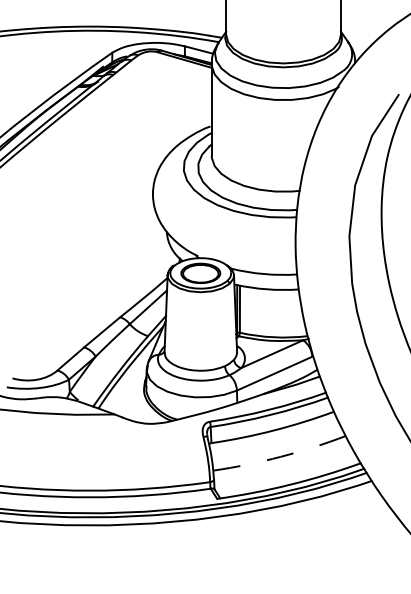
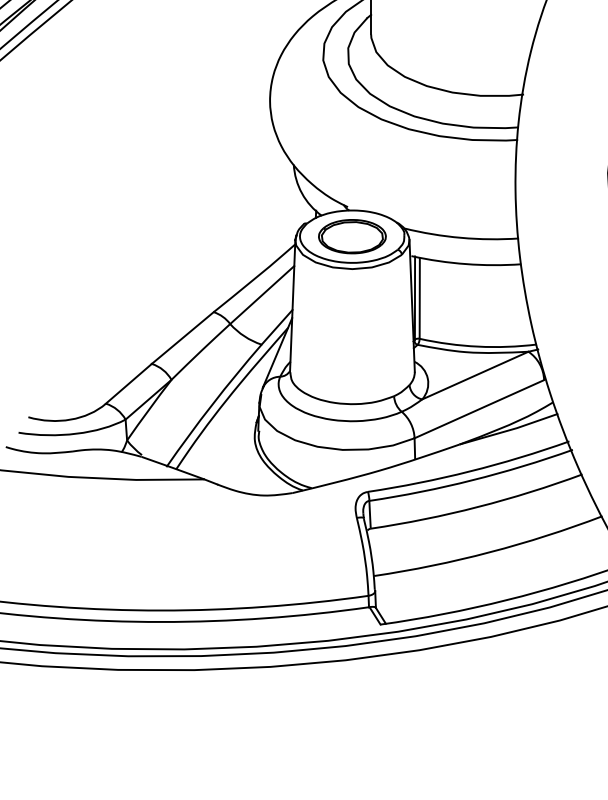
arc: (280, 456) -> (489, 551), dashed -> solid

